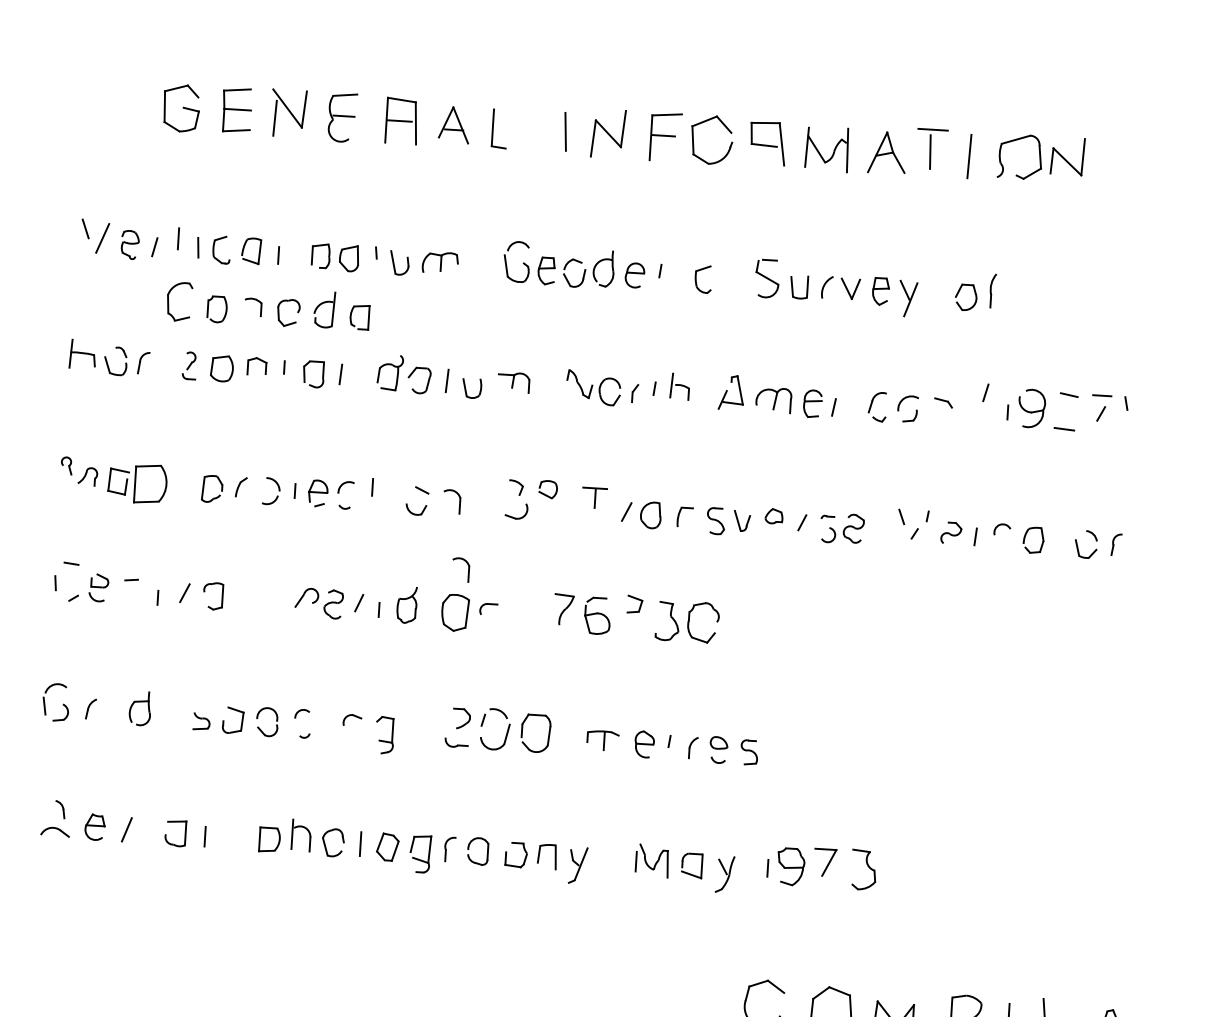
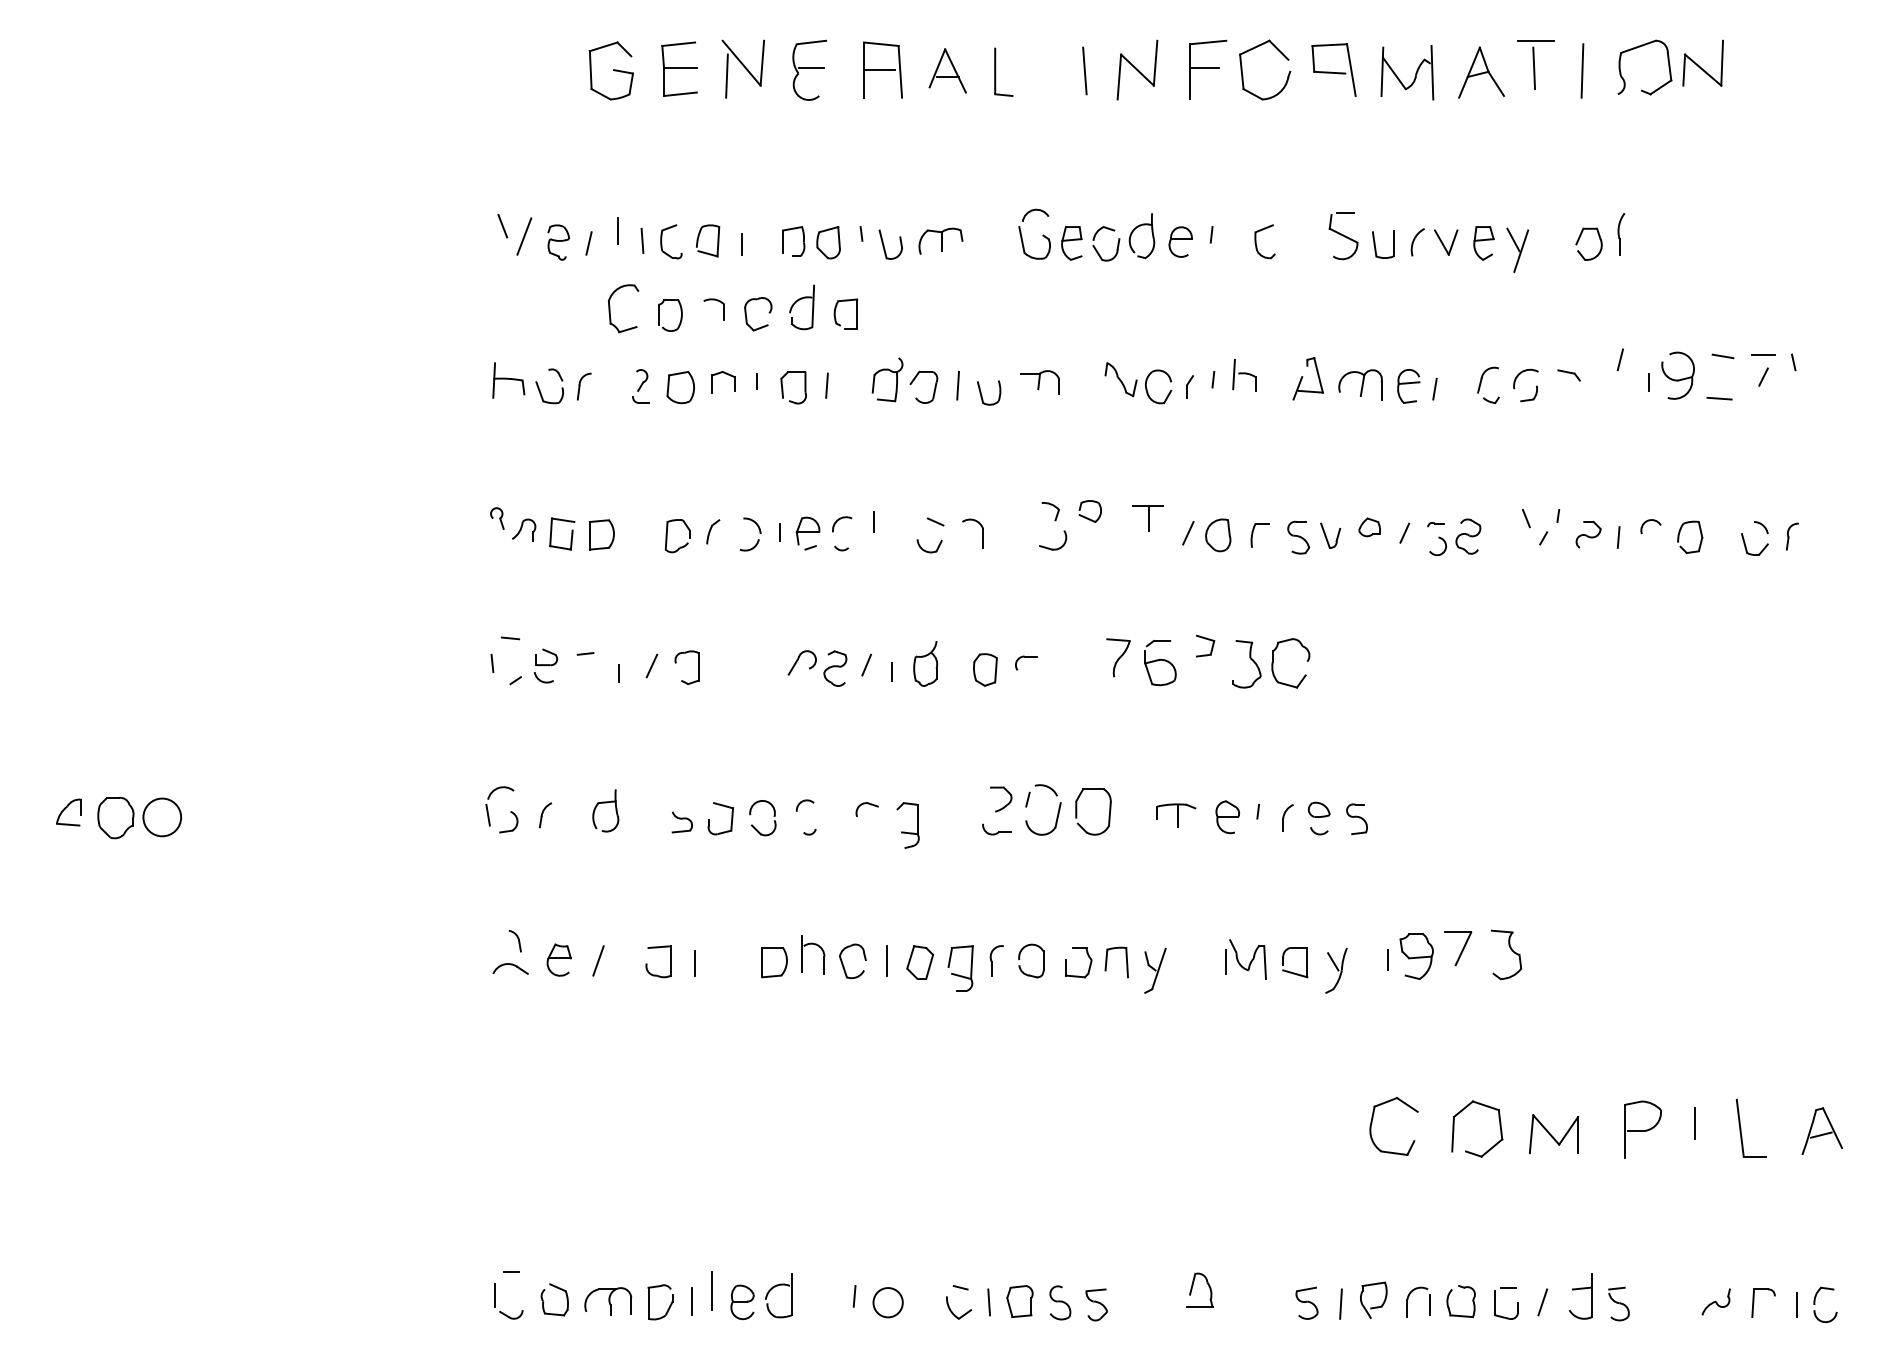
part: (150, 483) -> (601, 534), size x0.62
part: (468, 570) -> (998, 616), removed
part: (455, 612) -> (985, 669), size x0.71

